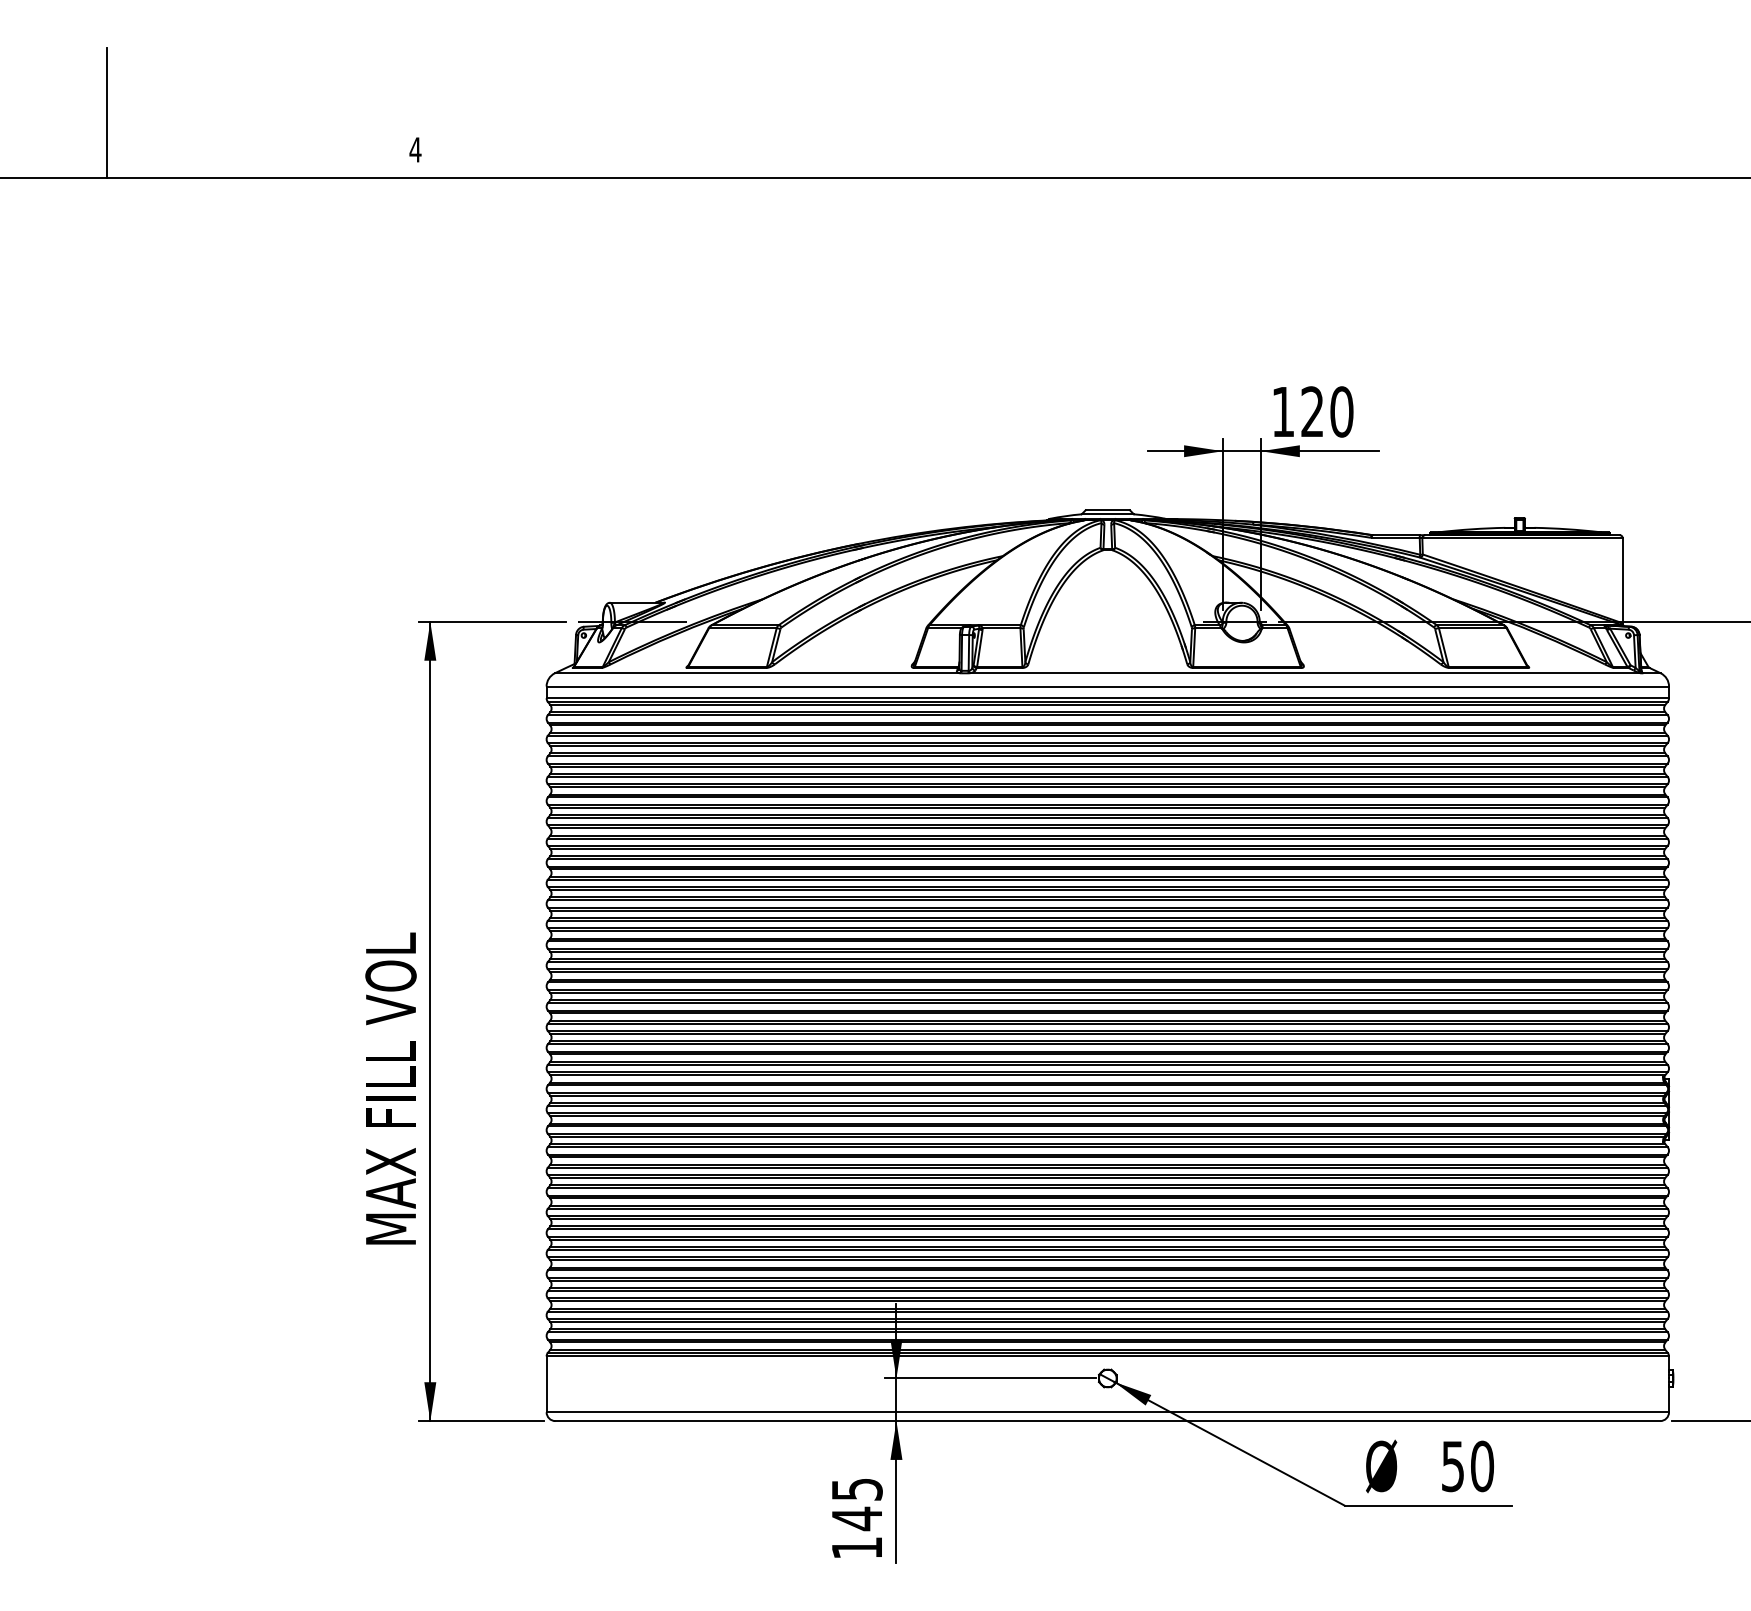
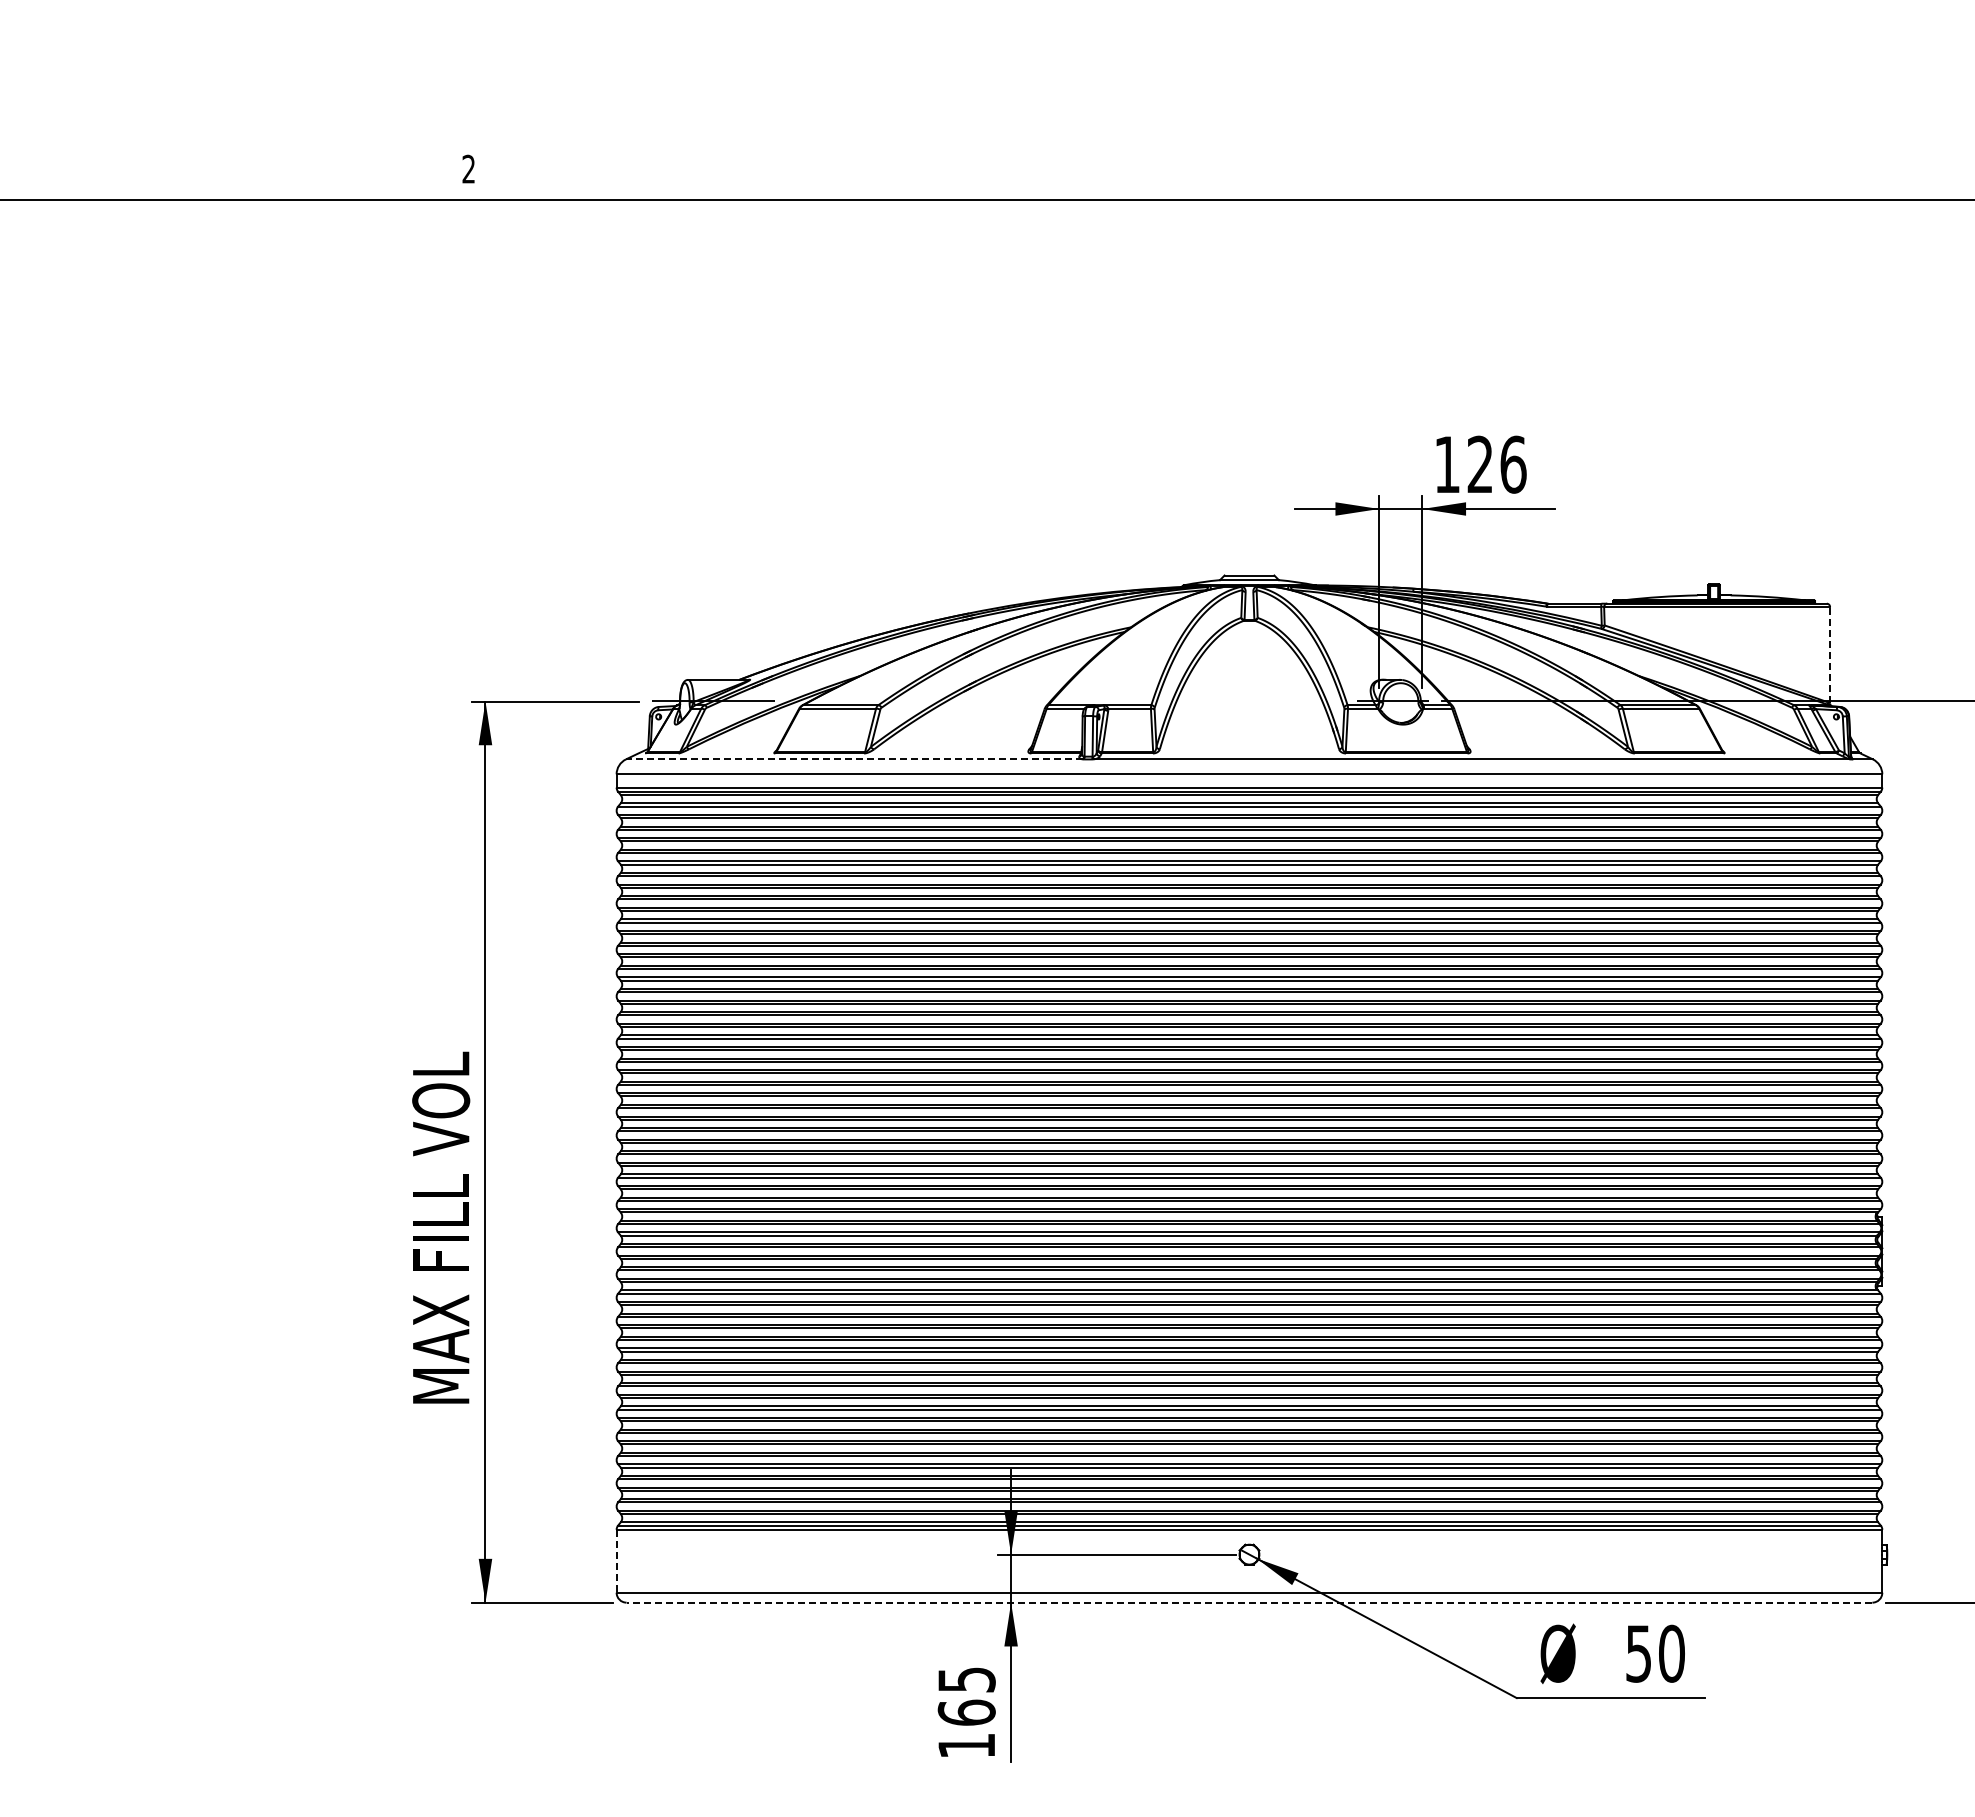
line: (107, 112) -> (121, 127), removed
text: (415, 149) -> (468, 168), 4 -> 2
text: (1341, 411) -> (1513, 464), 120 -> 126
line: (1623, 580) -> (1830, 654), solid -> dashed
line: (756, 673) -> (853, 759), solid -> dashed
line: (546, 1384) -> (616, 1561), solid -> dashed
line: (1107, 1420) -> (1249, 1602), solid -> dashed
text: (856, 1518) -> (966, 1712), 145 -> 165

